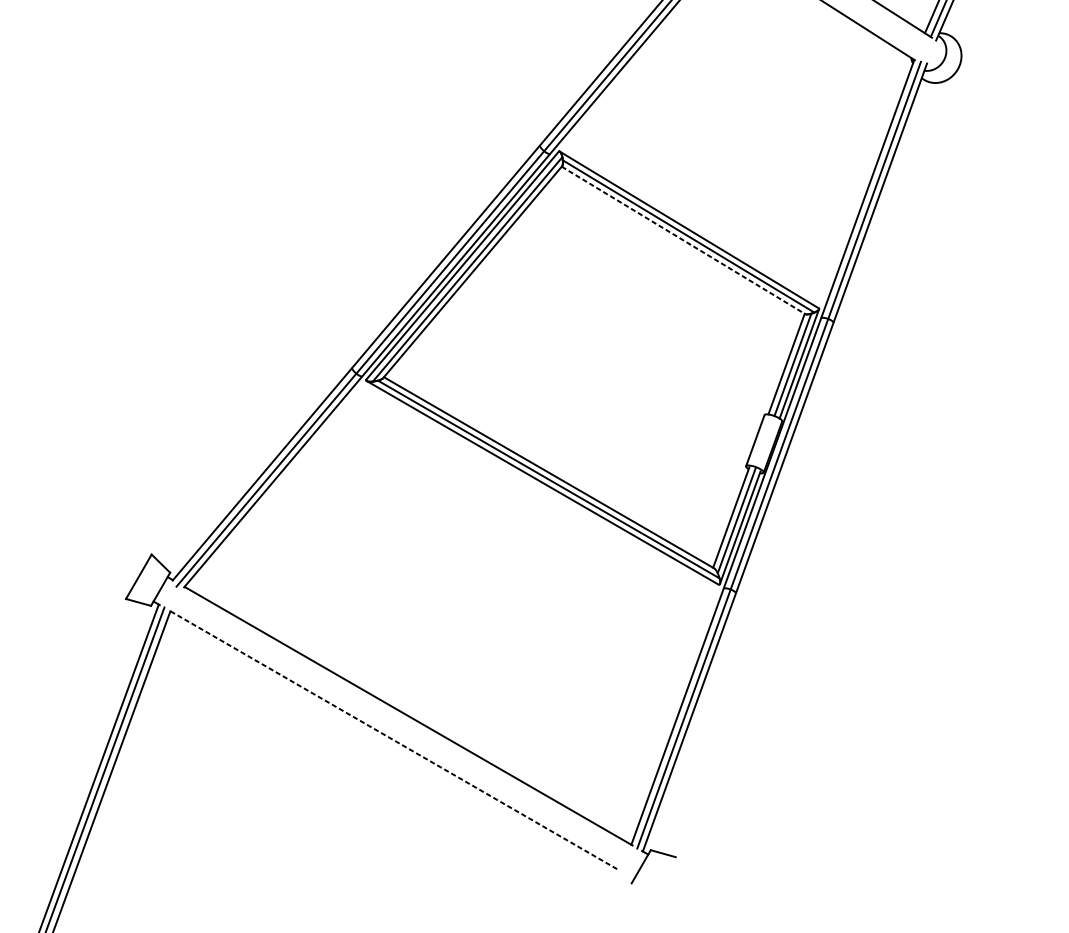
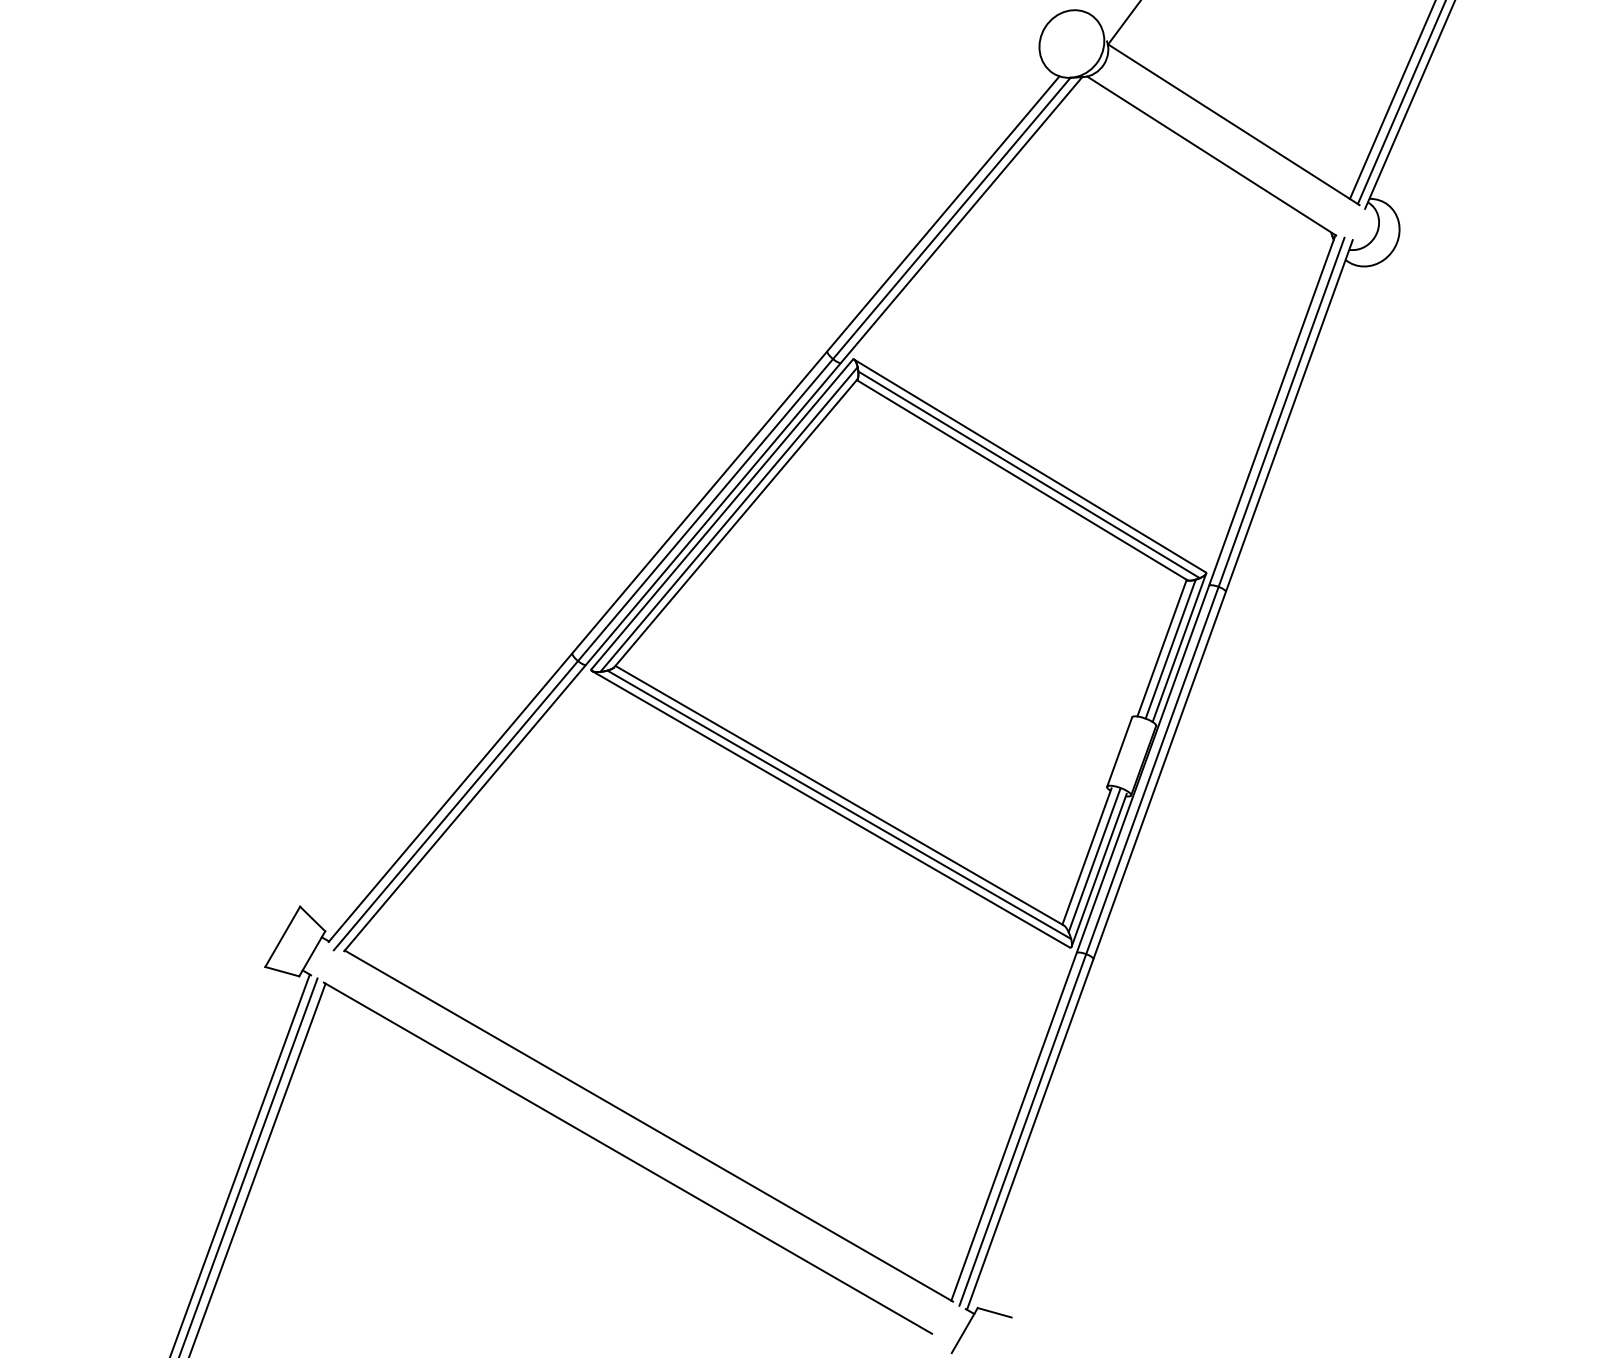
line: (683, 240) -> (1022, 480), dashed -> solid
line: (392, 739) -> (627, 1157), dashed -> solid

